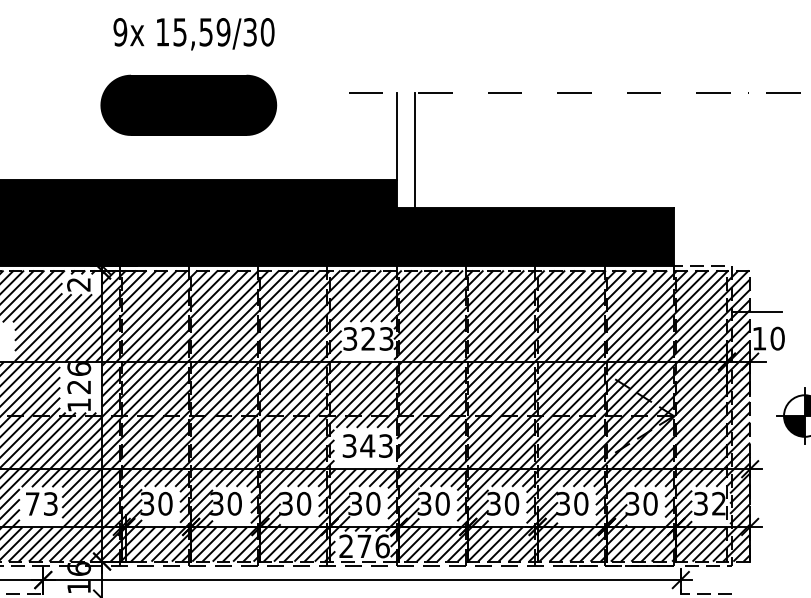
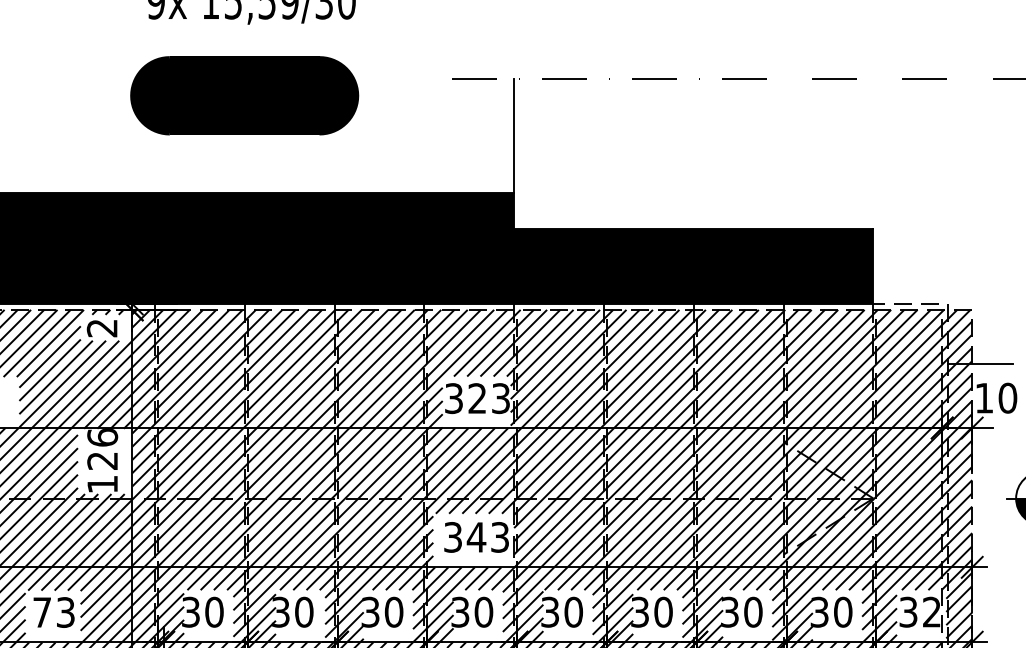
line: (415, 150) -> (538, 154), removed

